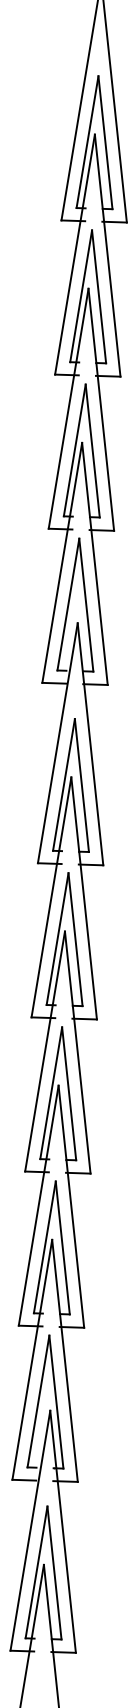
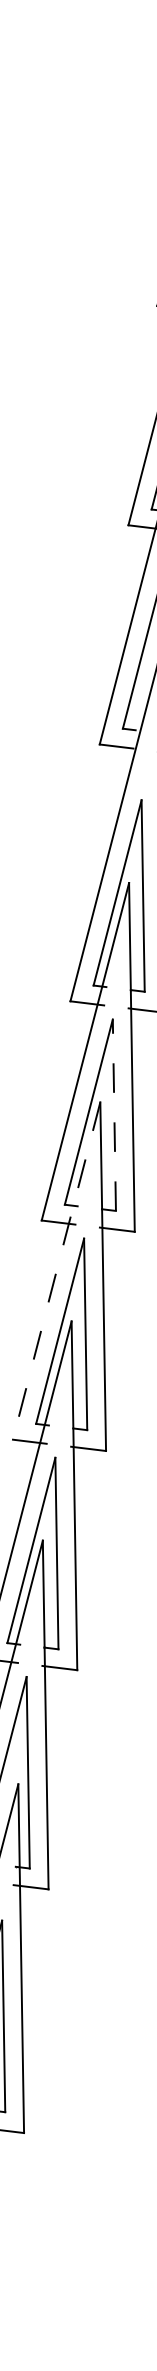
line: (75, 939) -> (114, 1114), solid -> dashed
line: (45, 1051) -> (57, 1270), solid -> dashed

